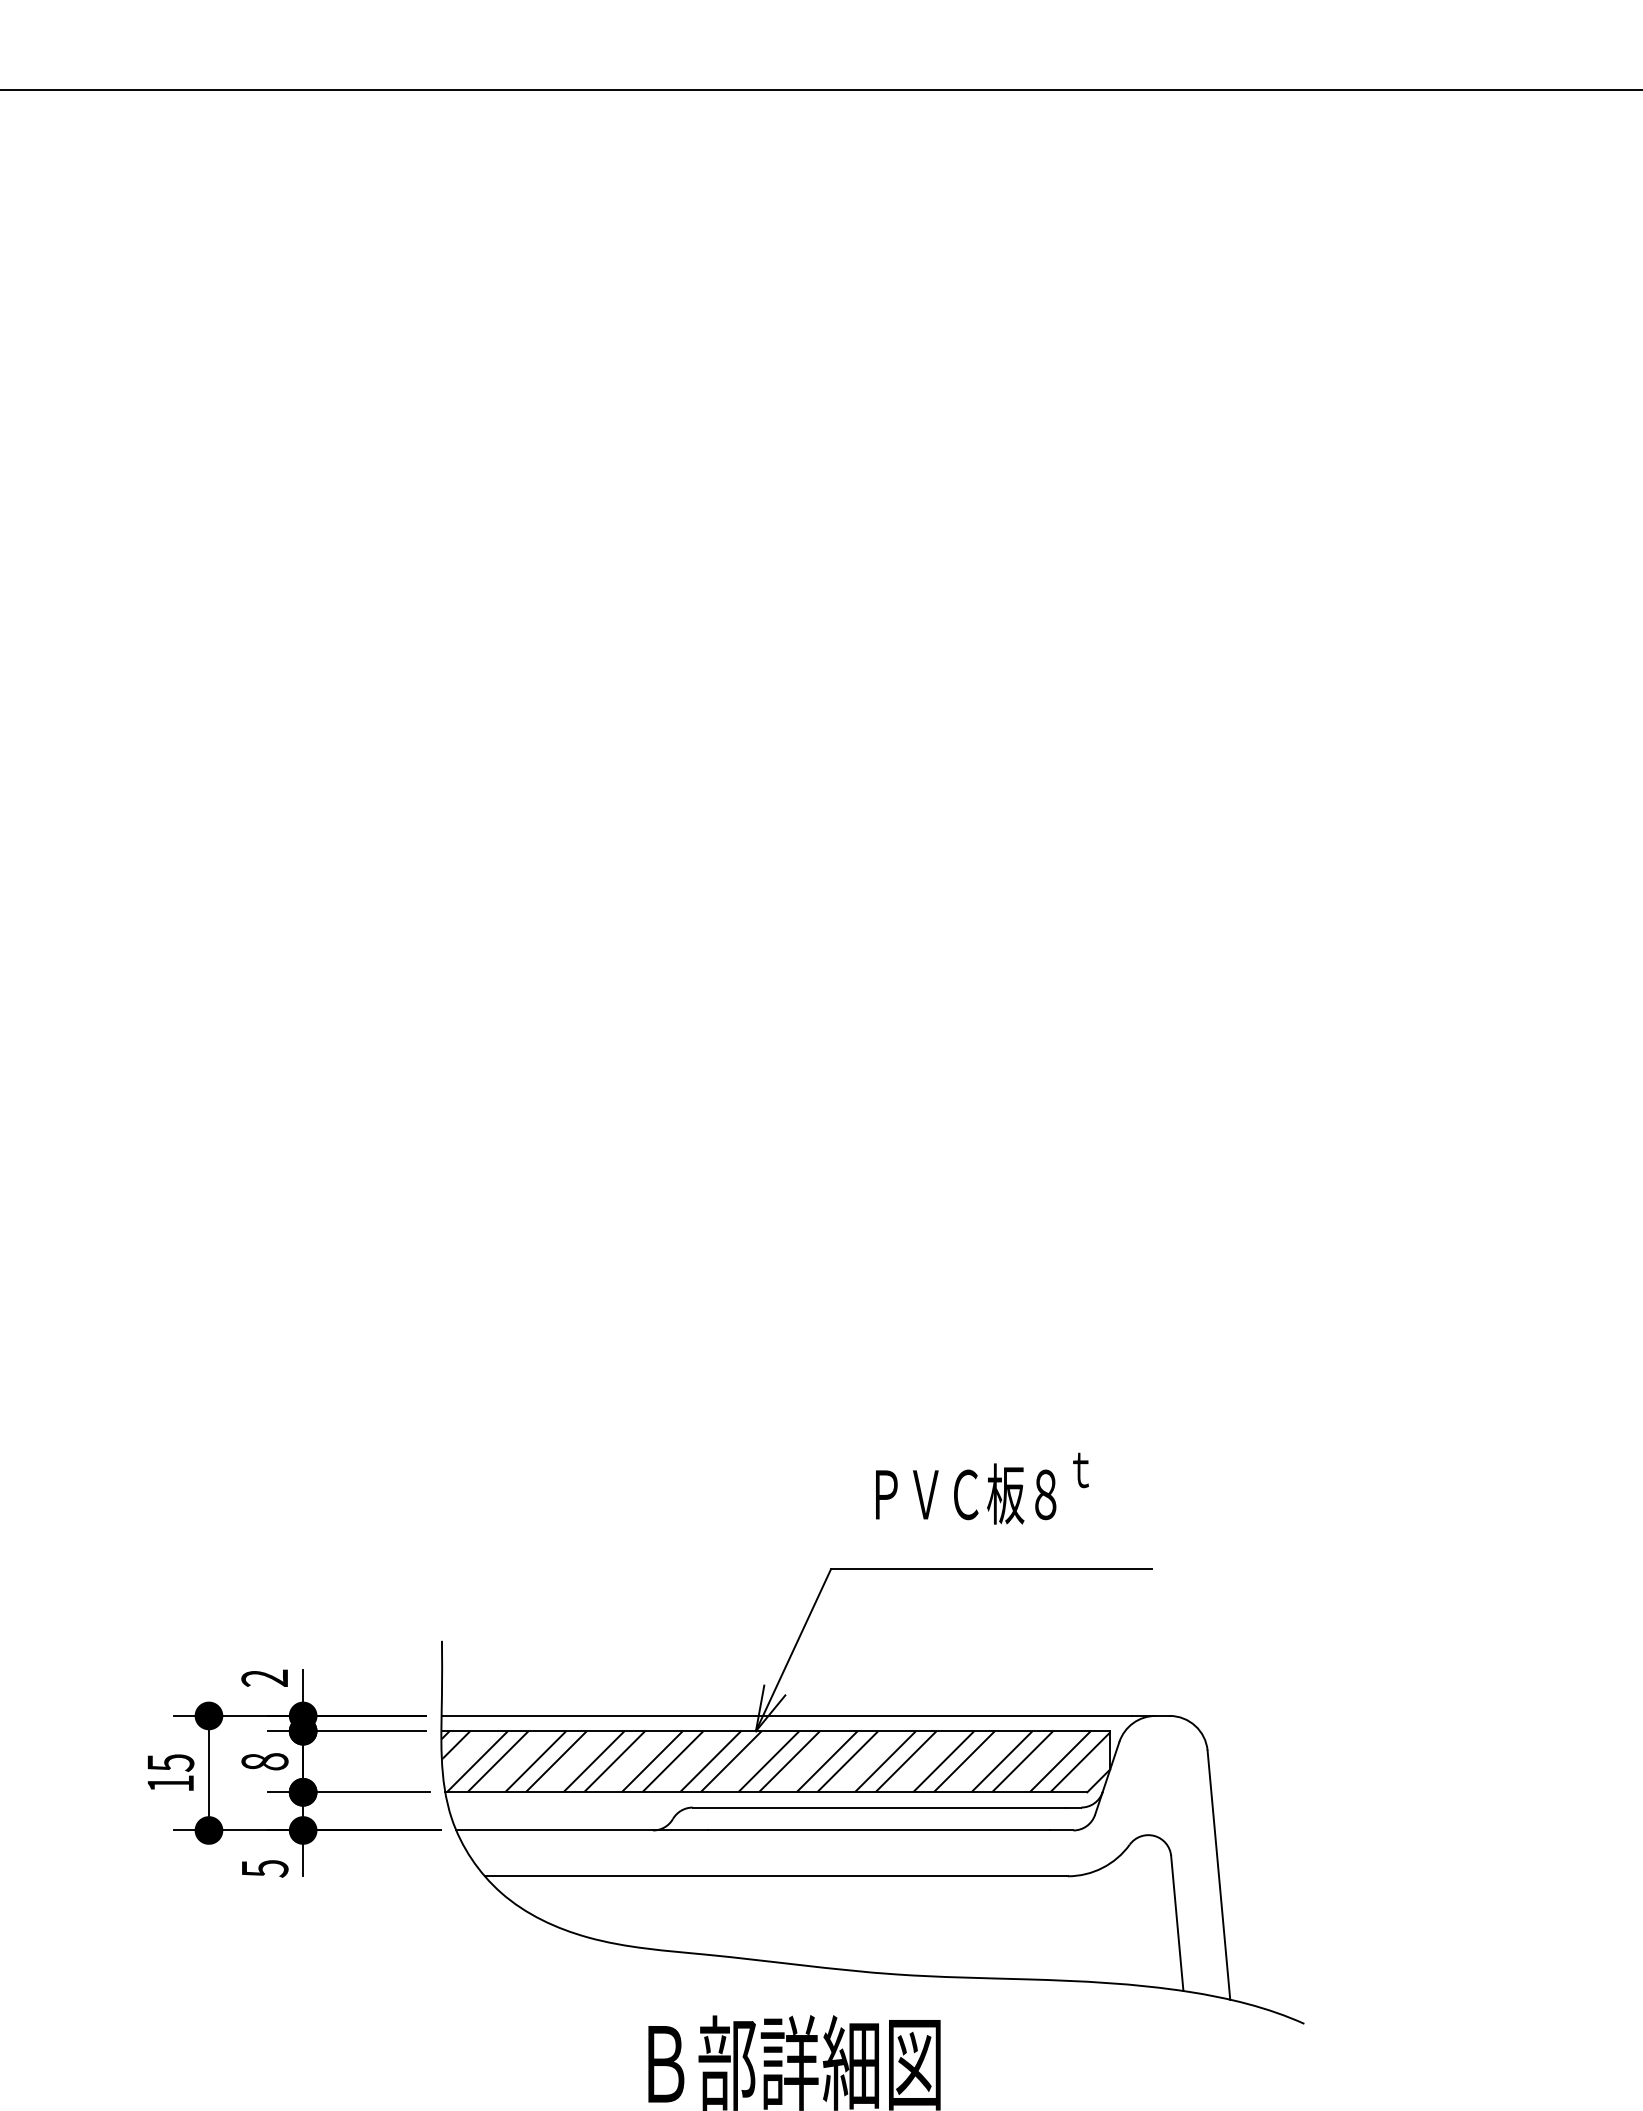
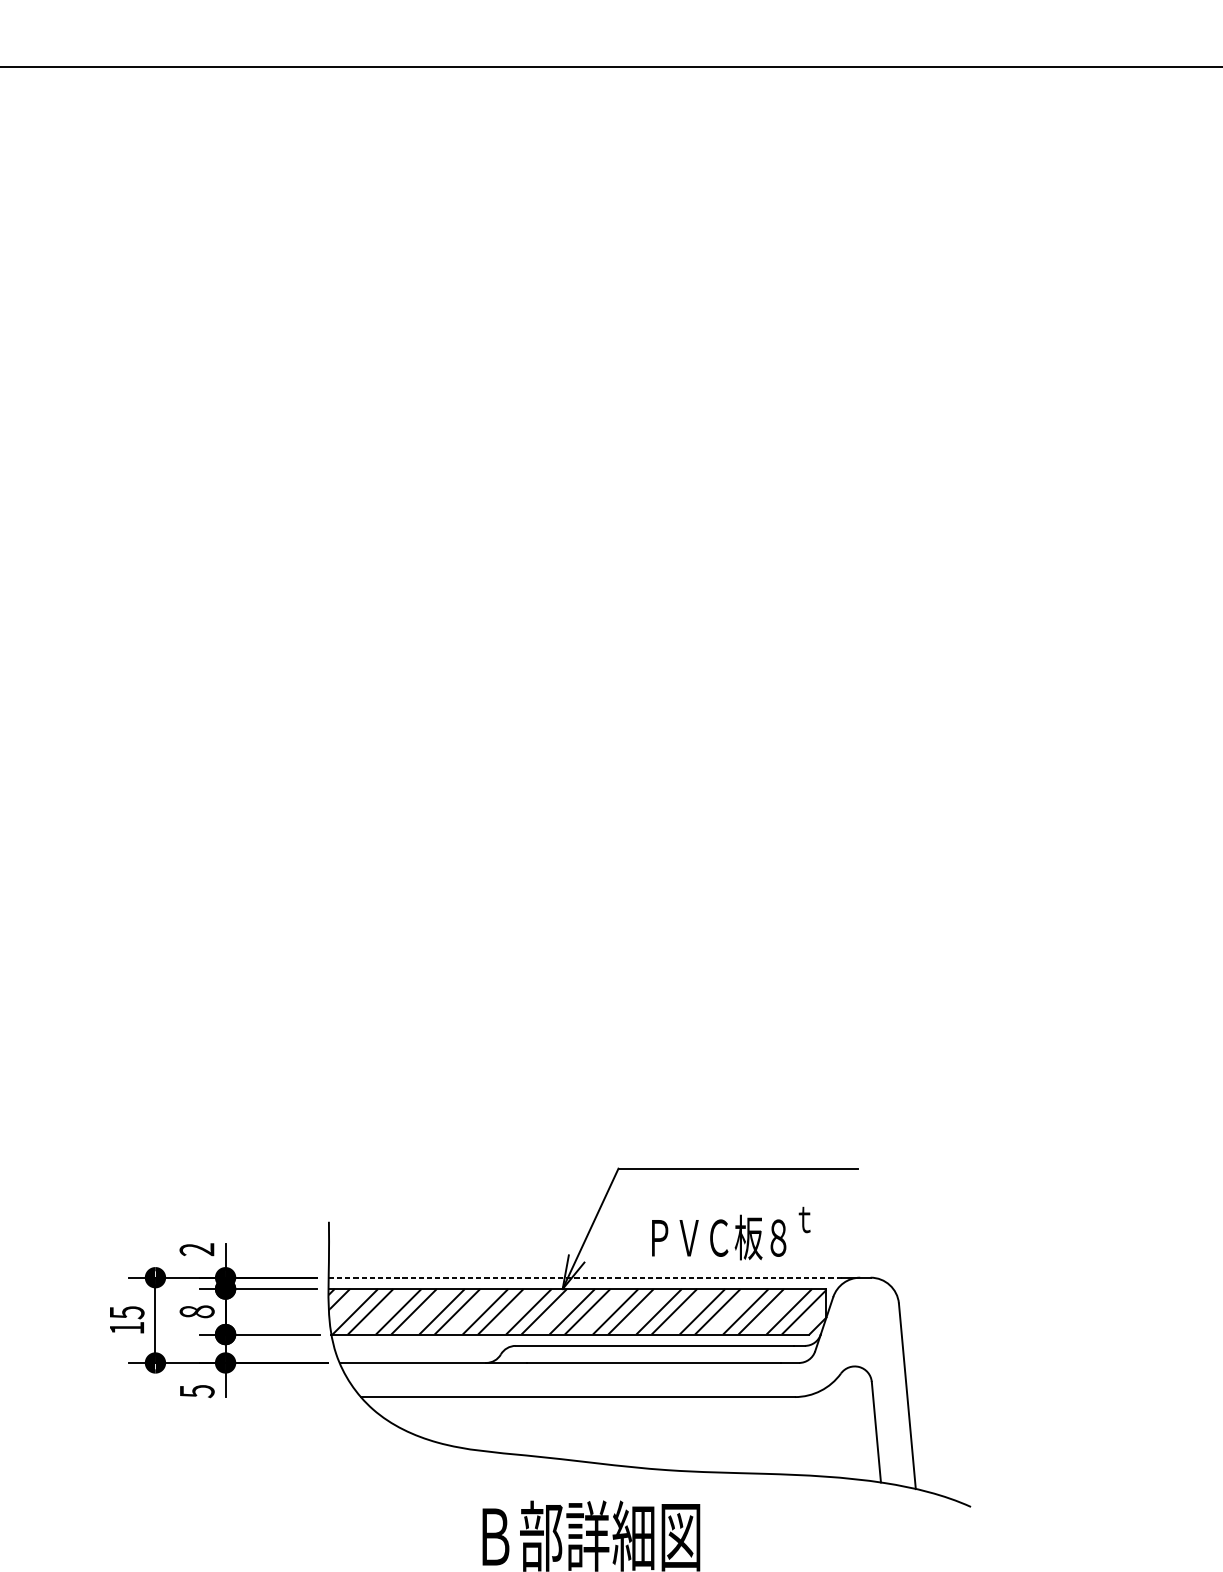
text: (982, 1488) -> (731, 1233), moved
line: (786, 1715) -> (585, 1277), solid -> dashed

